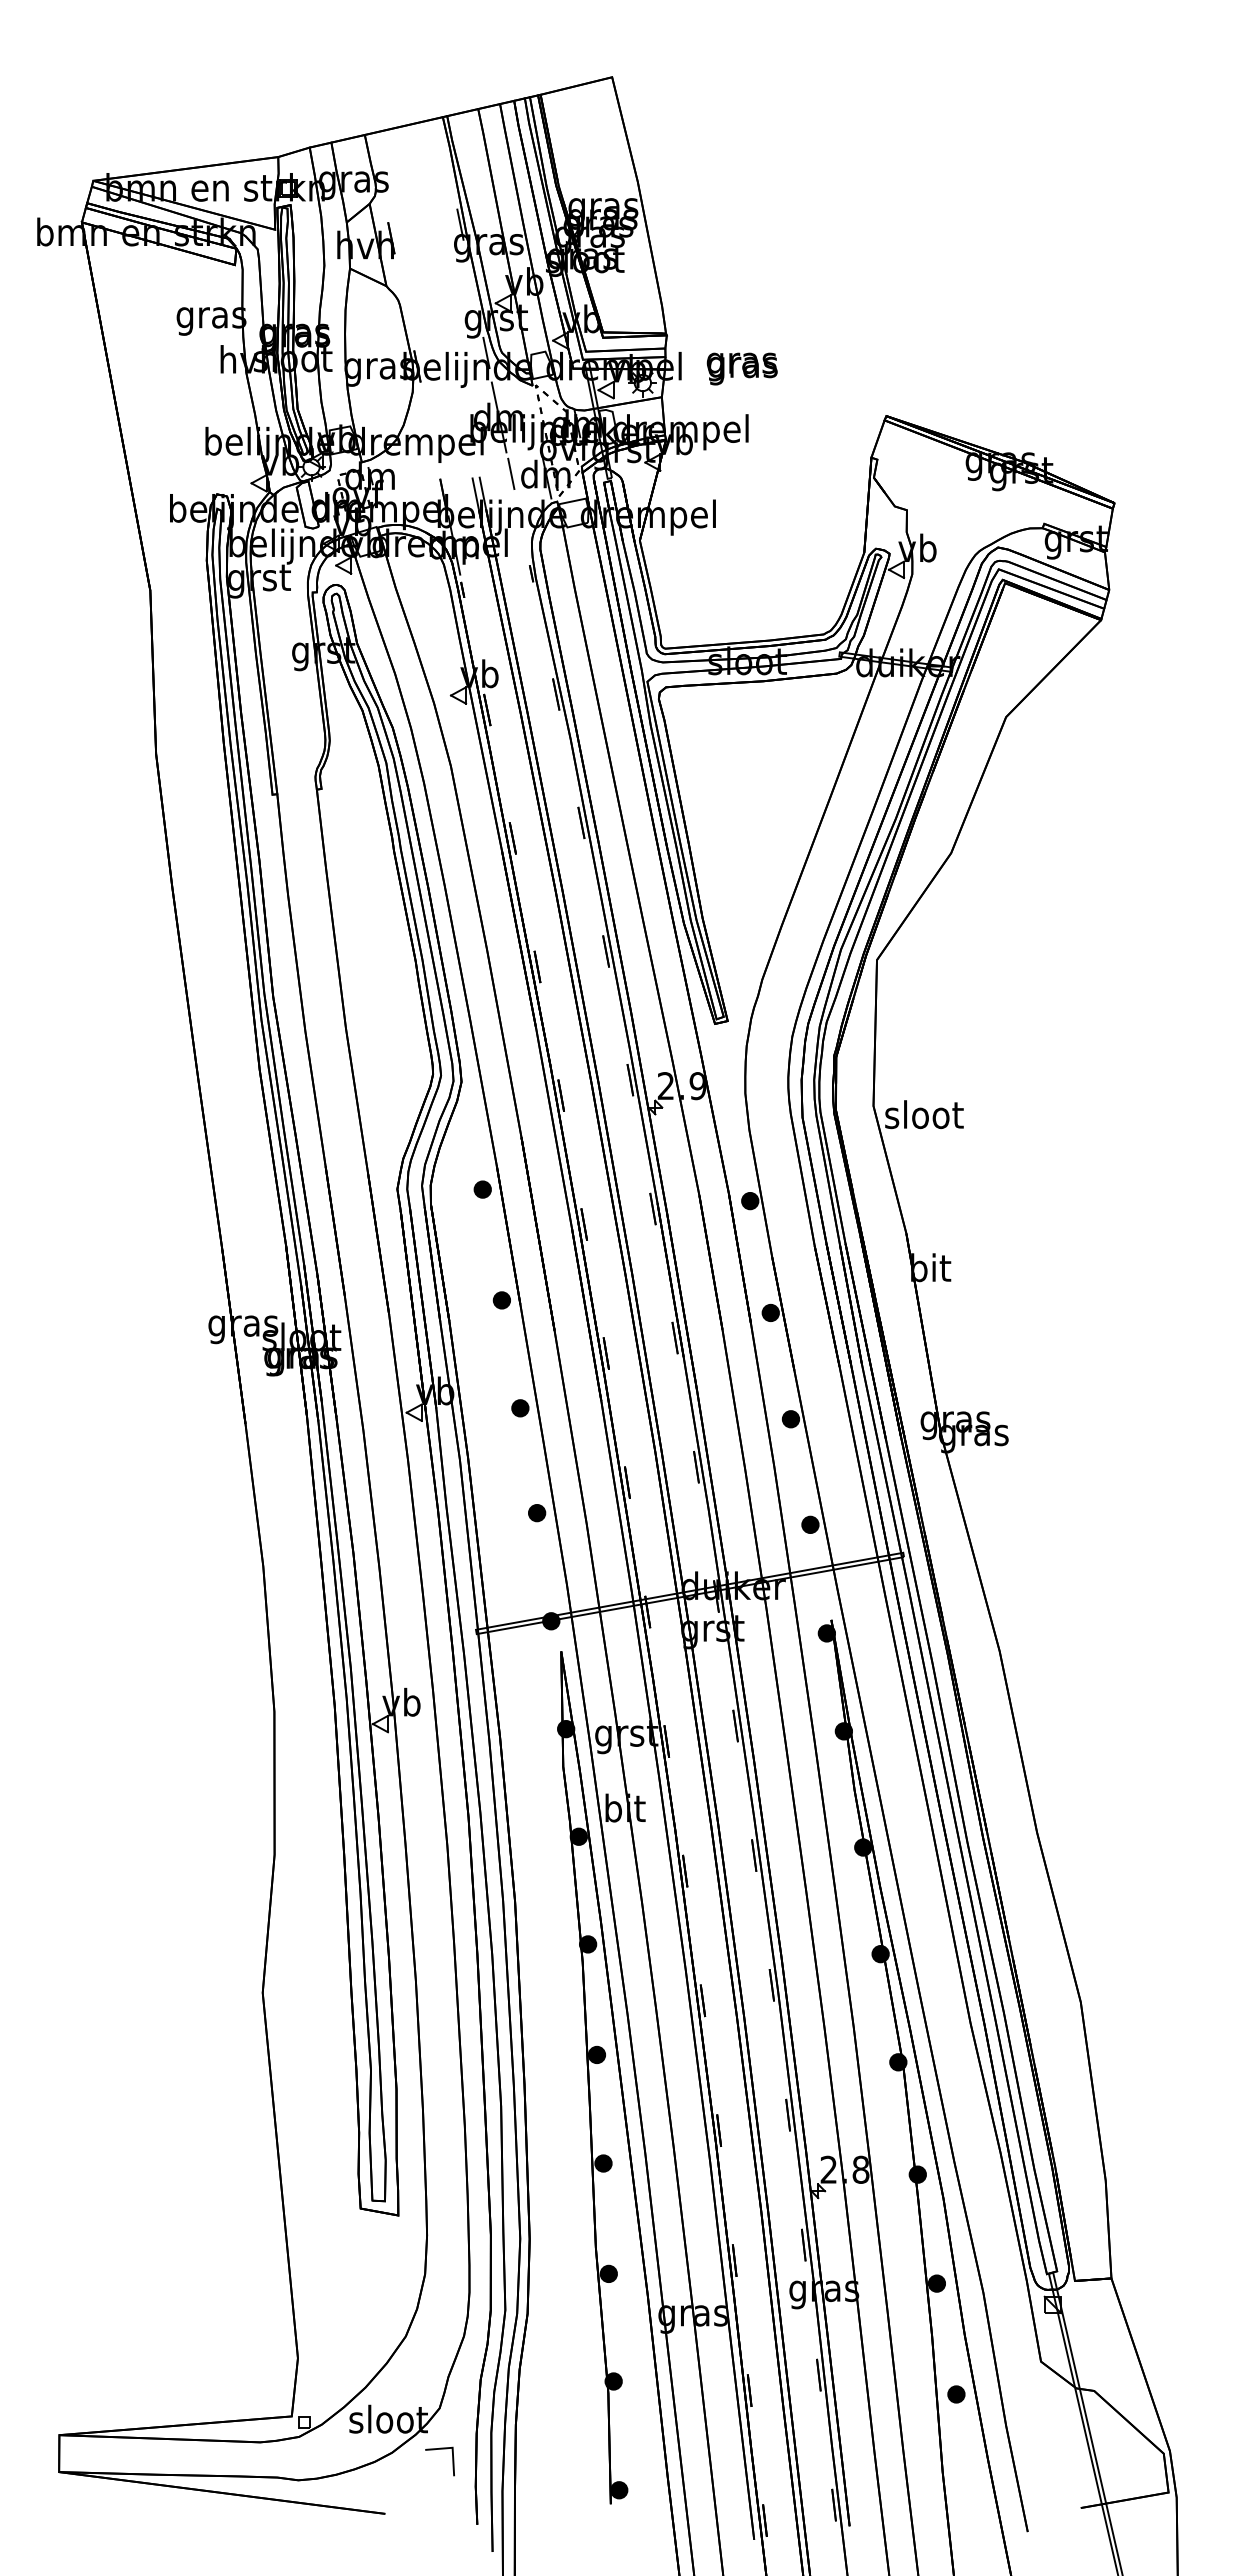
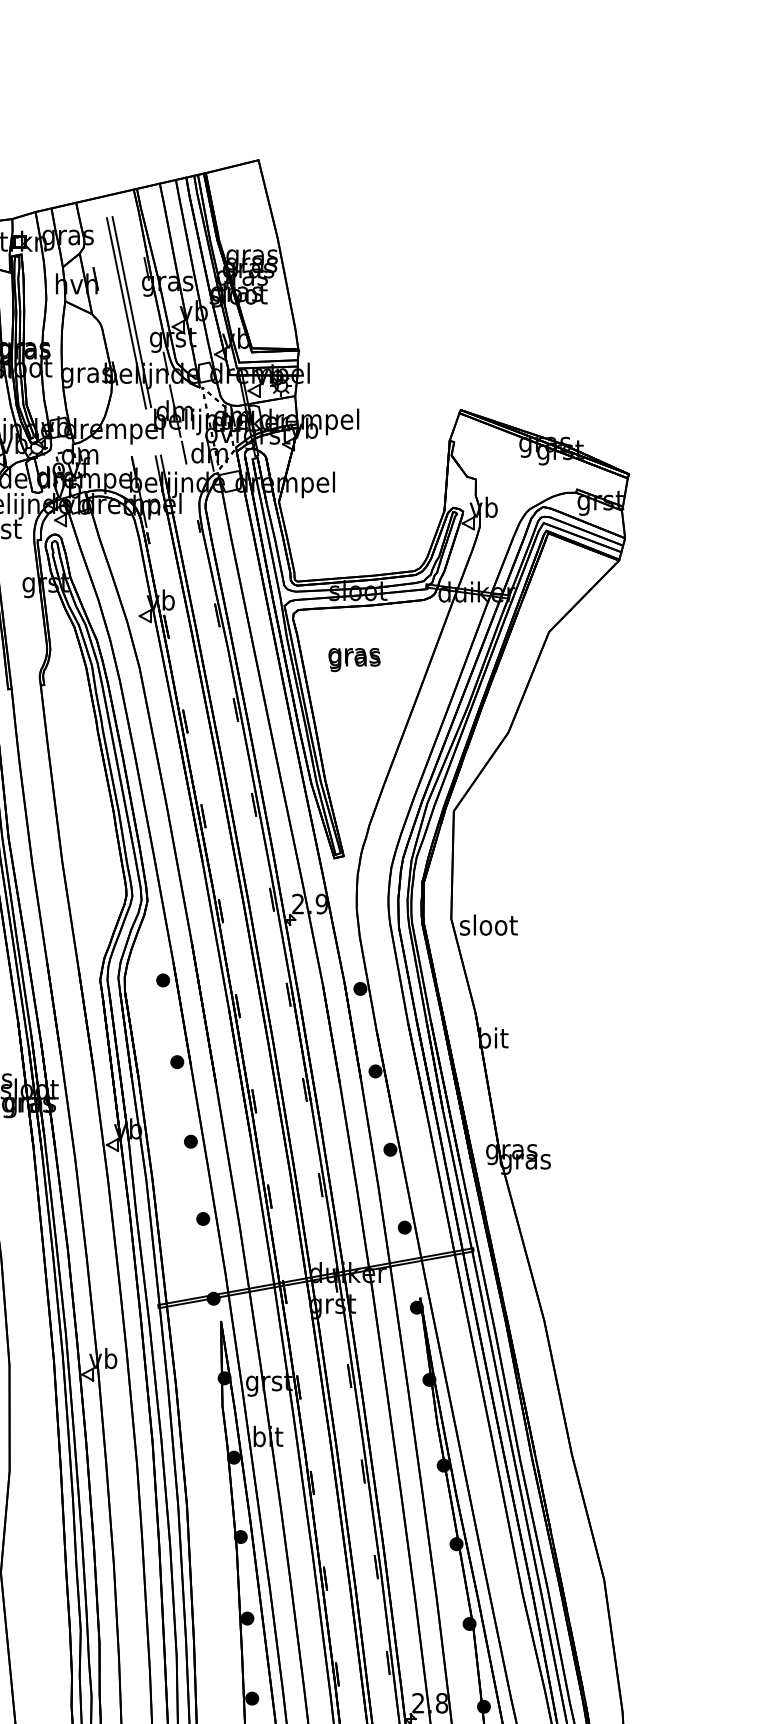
line: (440, 283) -> (131, 312), added
line: (432, 284) -> (126, 313), added
text: (741, 368) -> (353, 659), moved

